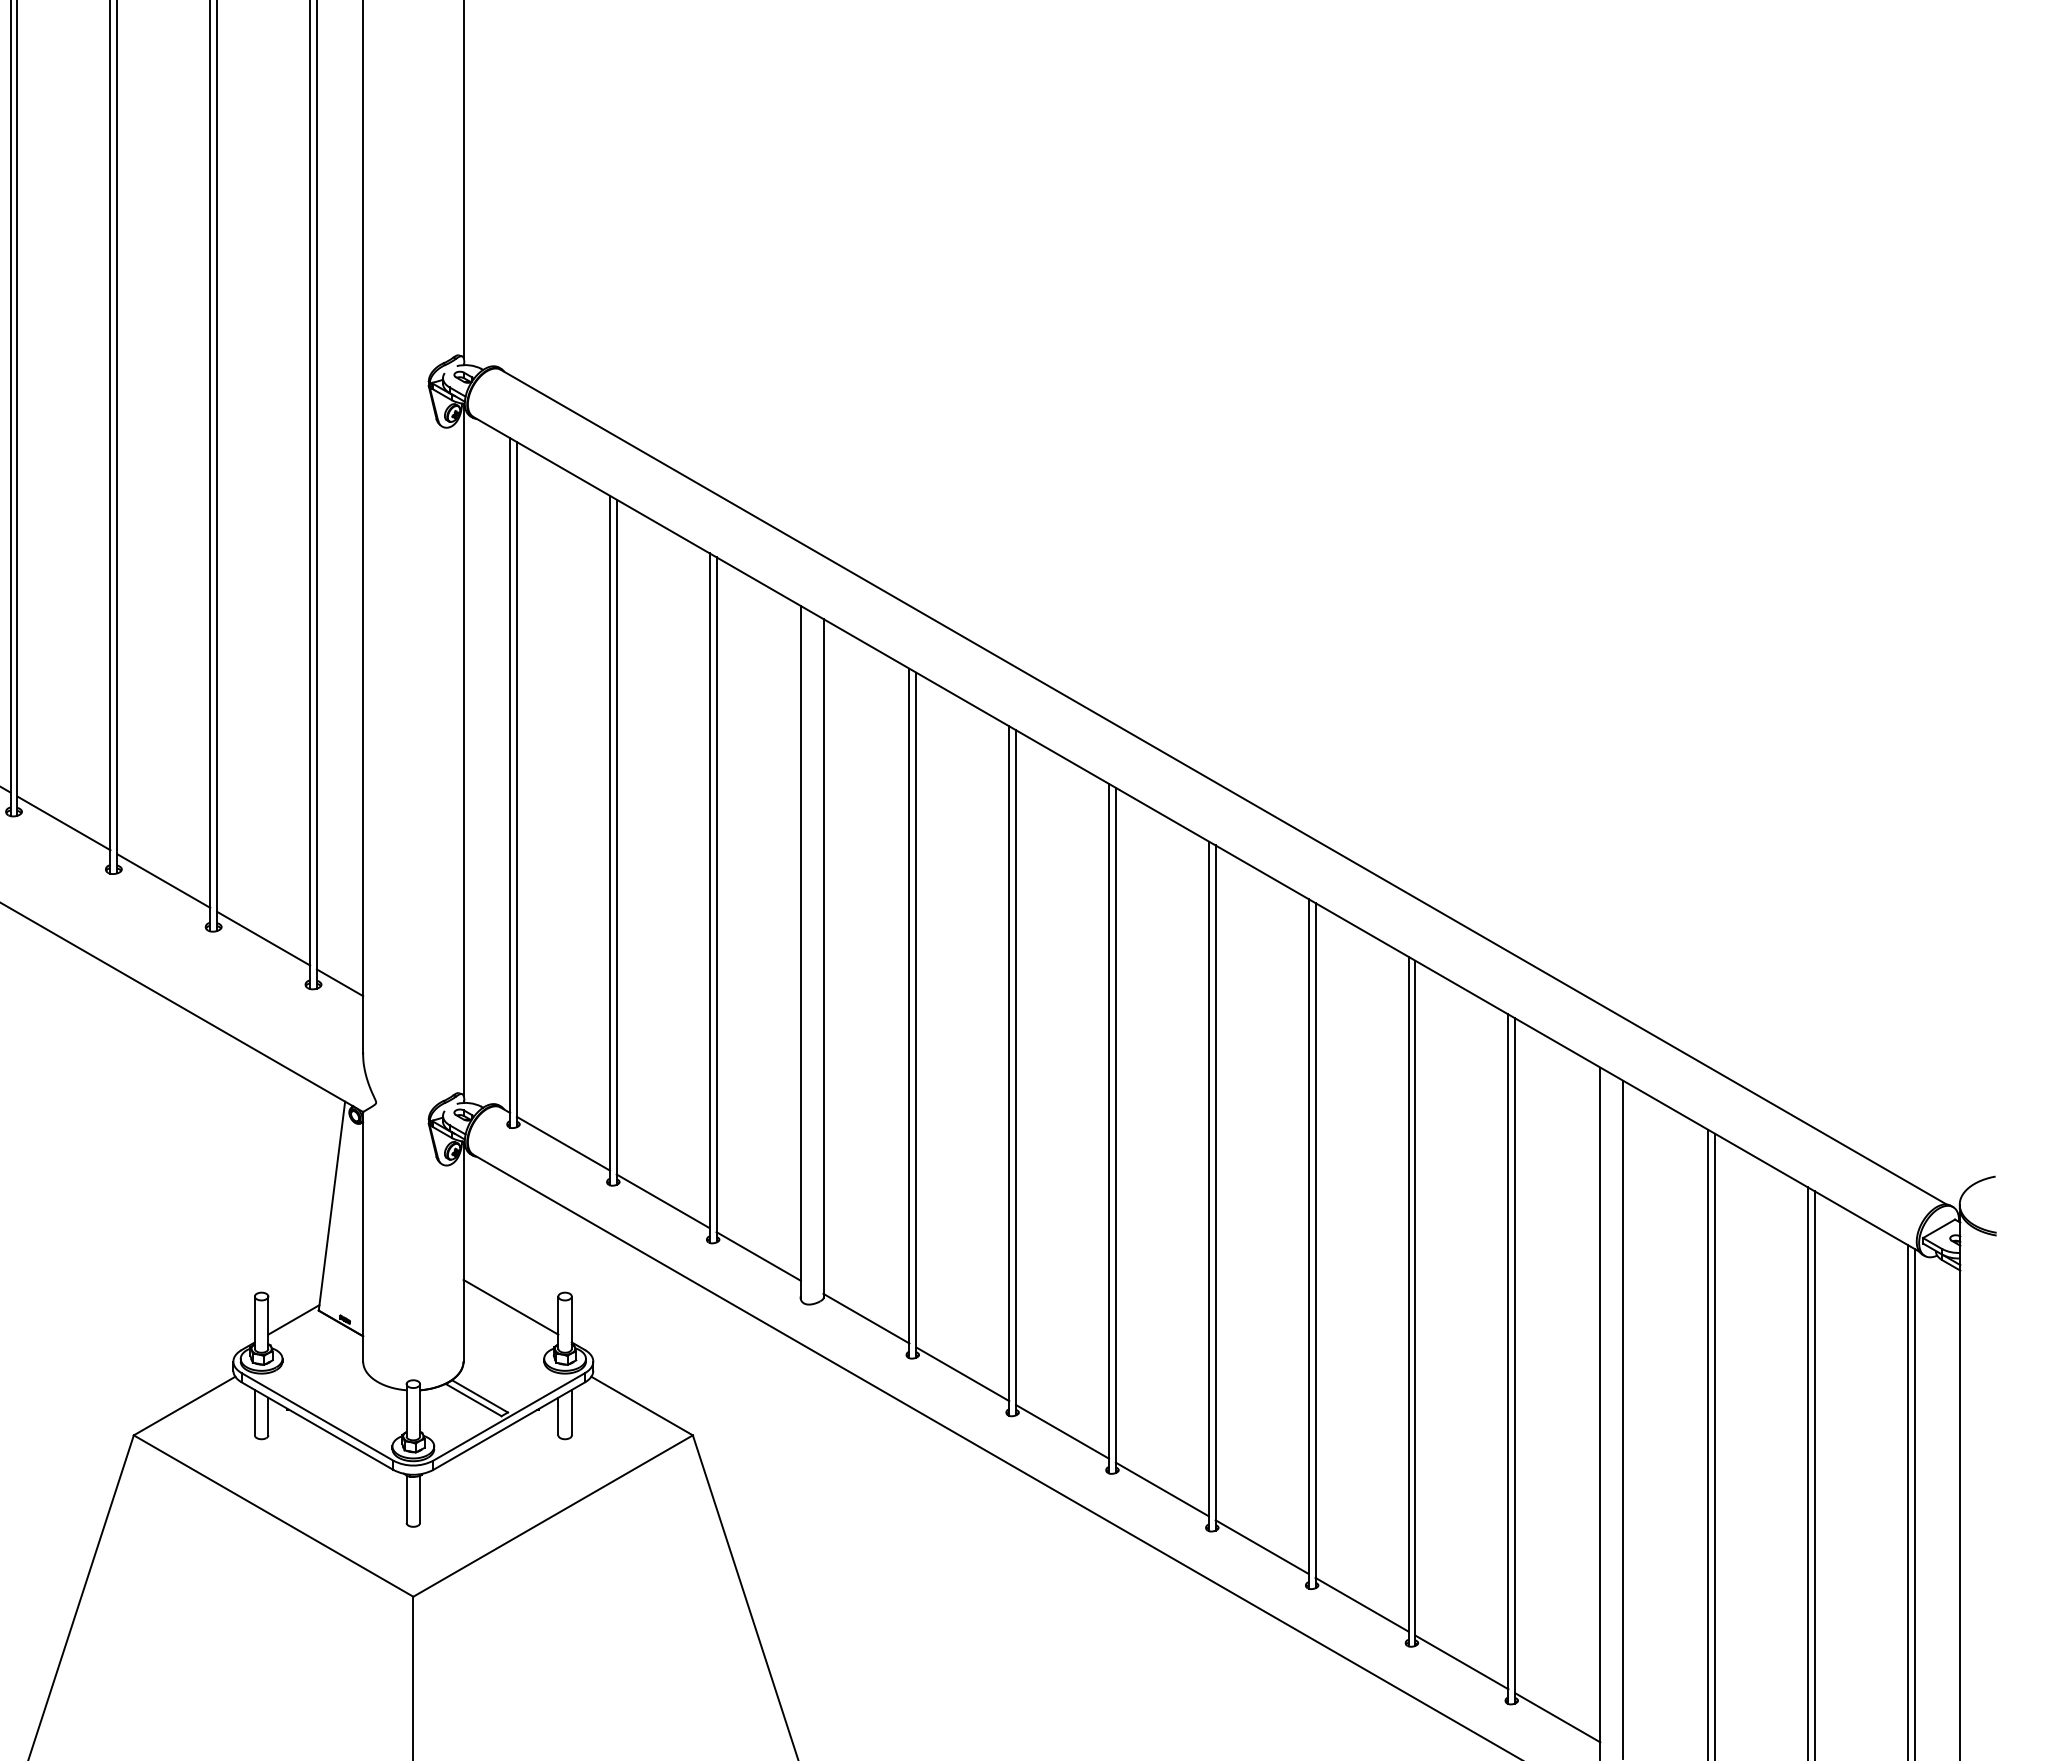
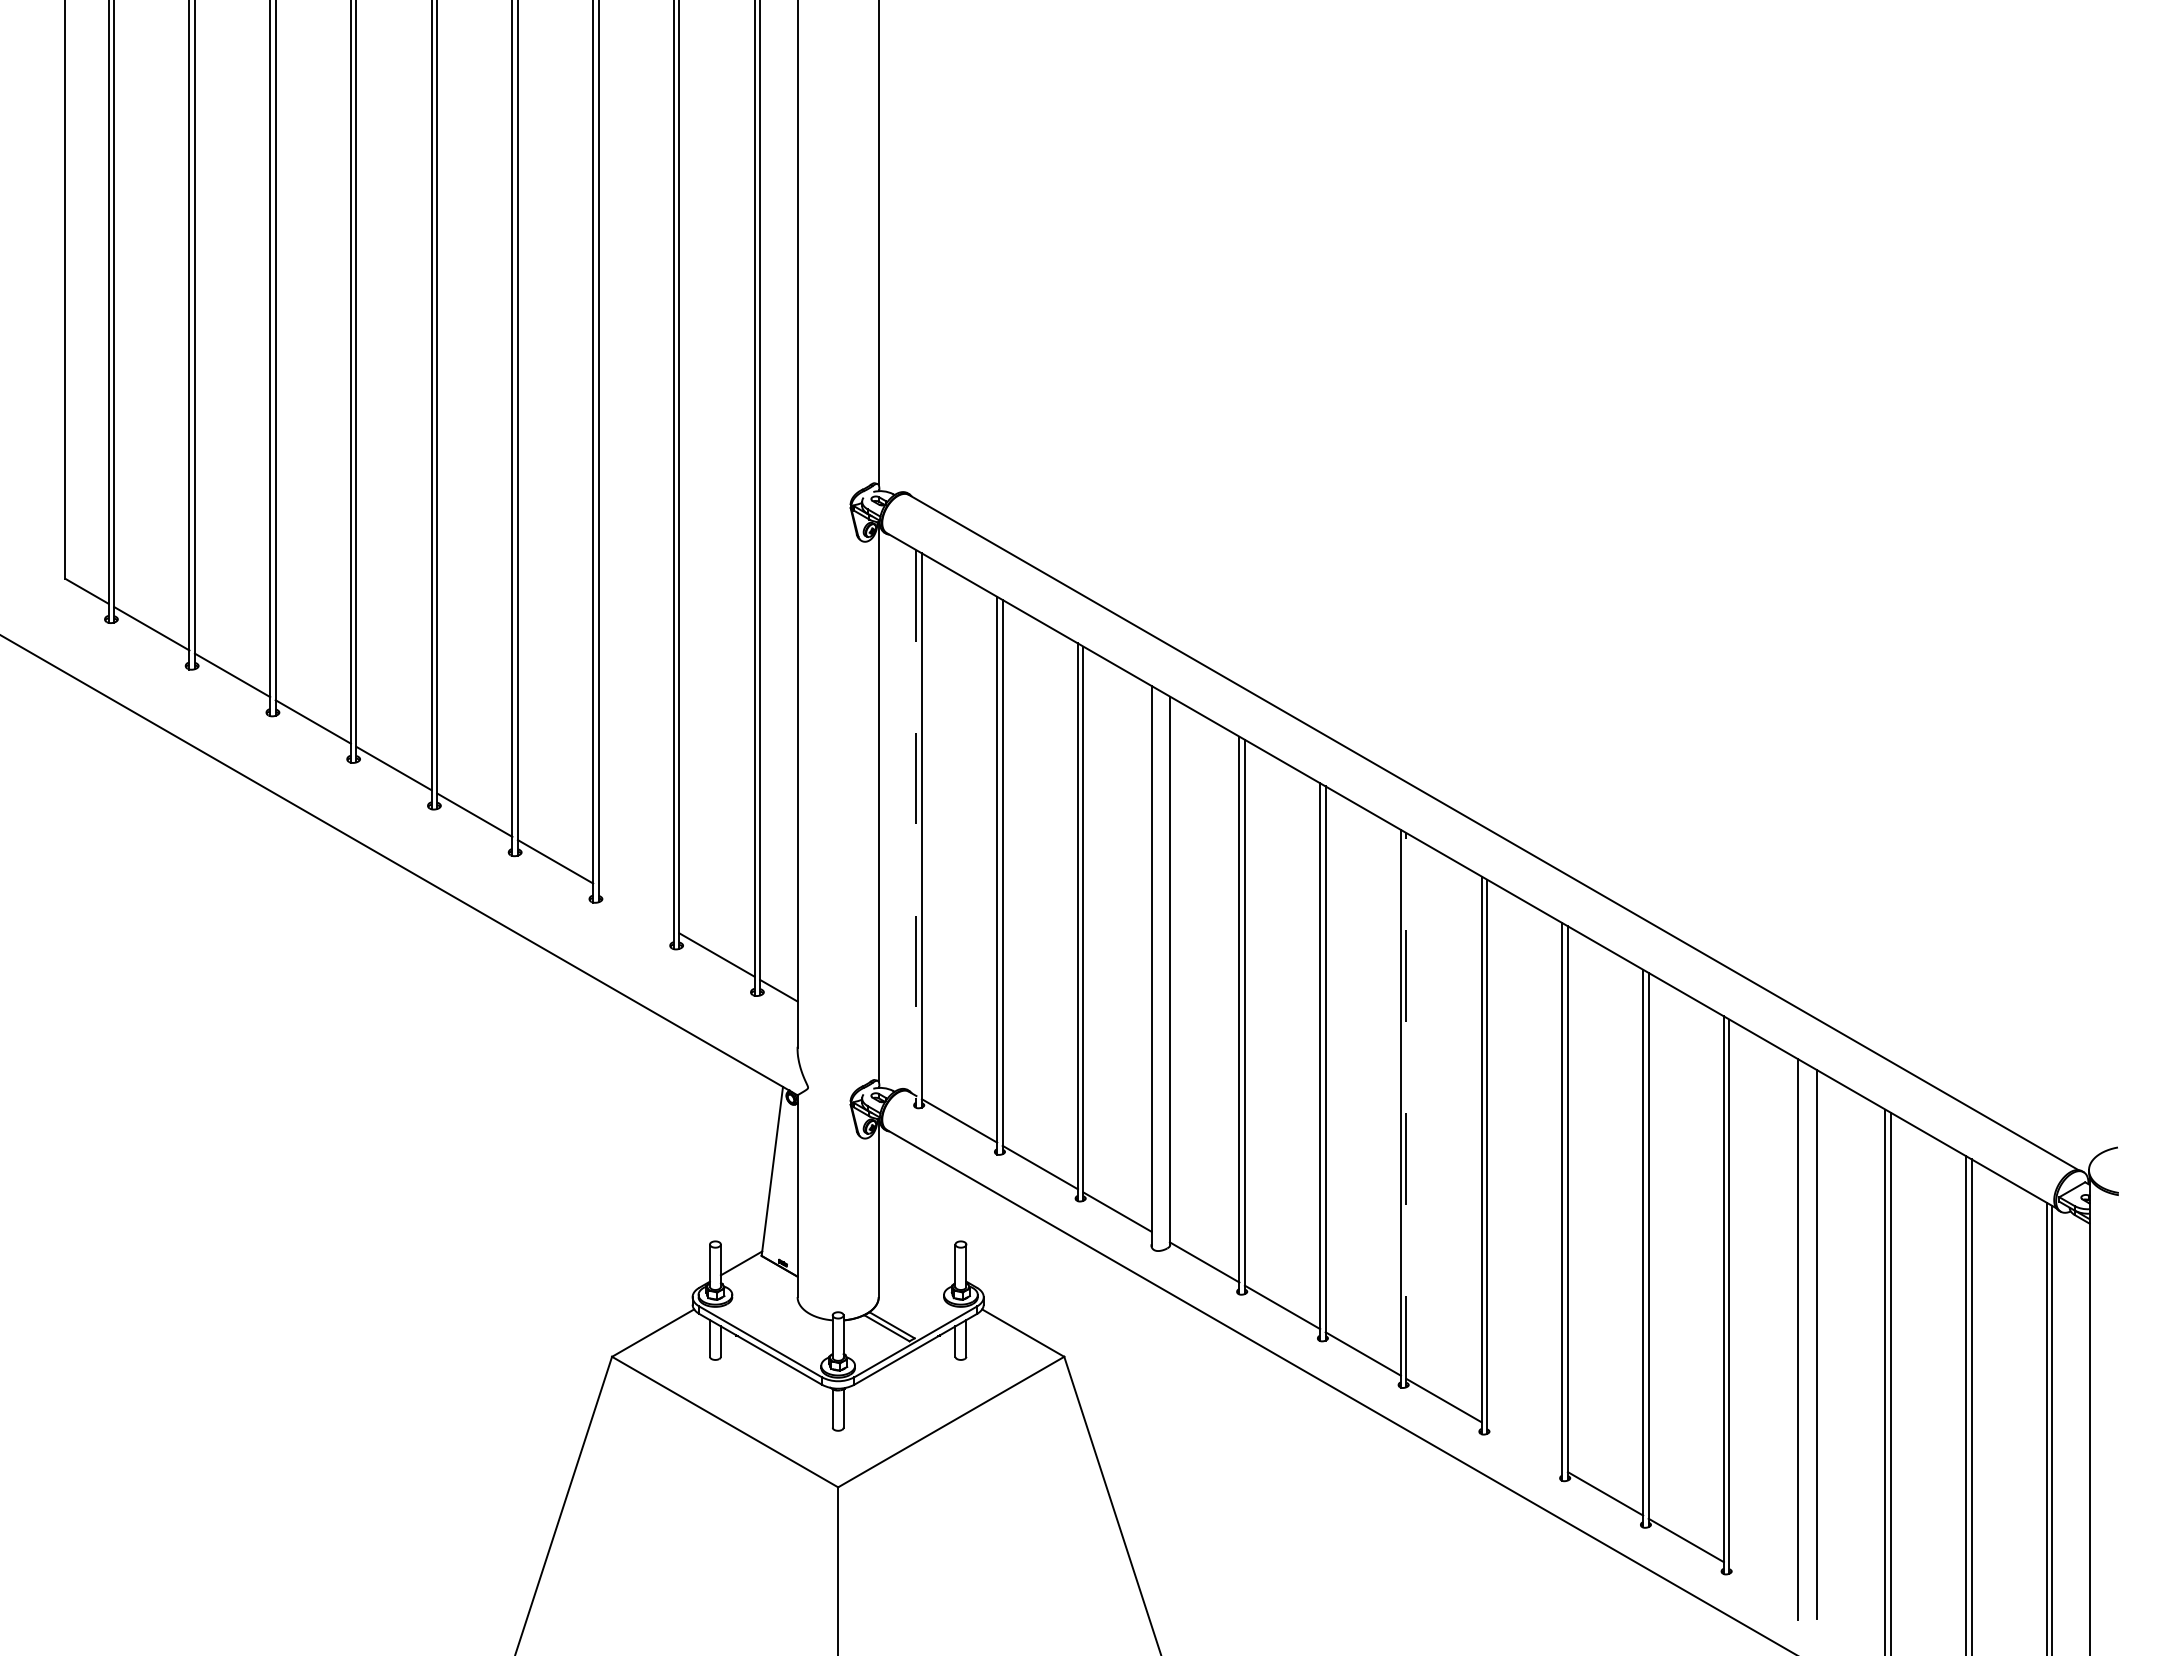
line: (510, 783) -> (916, 829), solid -> dashed
line: (162, 881) -> (635, 908), removed
line: (1115, 1129) -> (1406, 1109), solid -> dashed
line: (510, 1307) -> (916, 1253), removed
line: (1261, 1546) -> (1524, 1446), removed
line: (1557, 1718) -> (1763, 1585), removed

